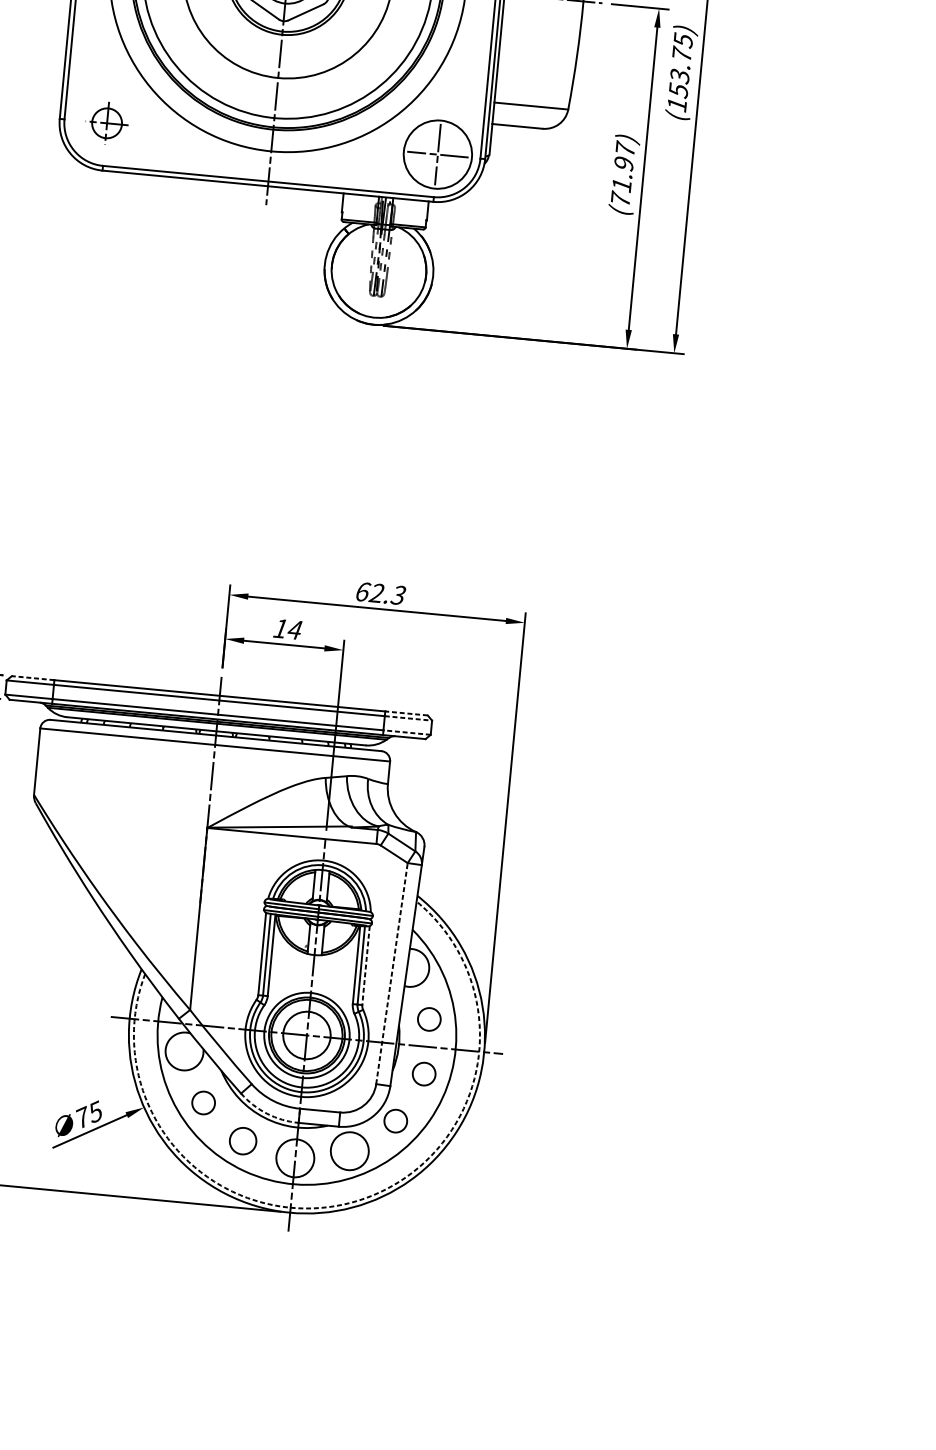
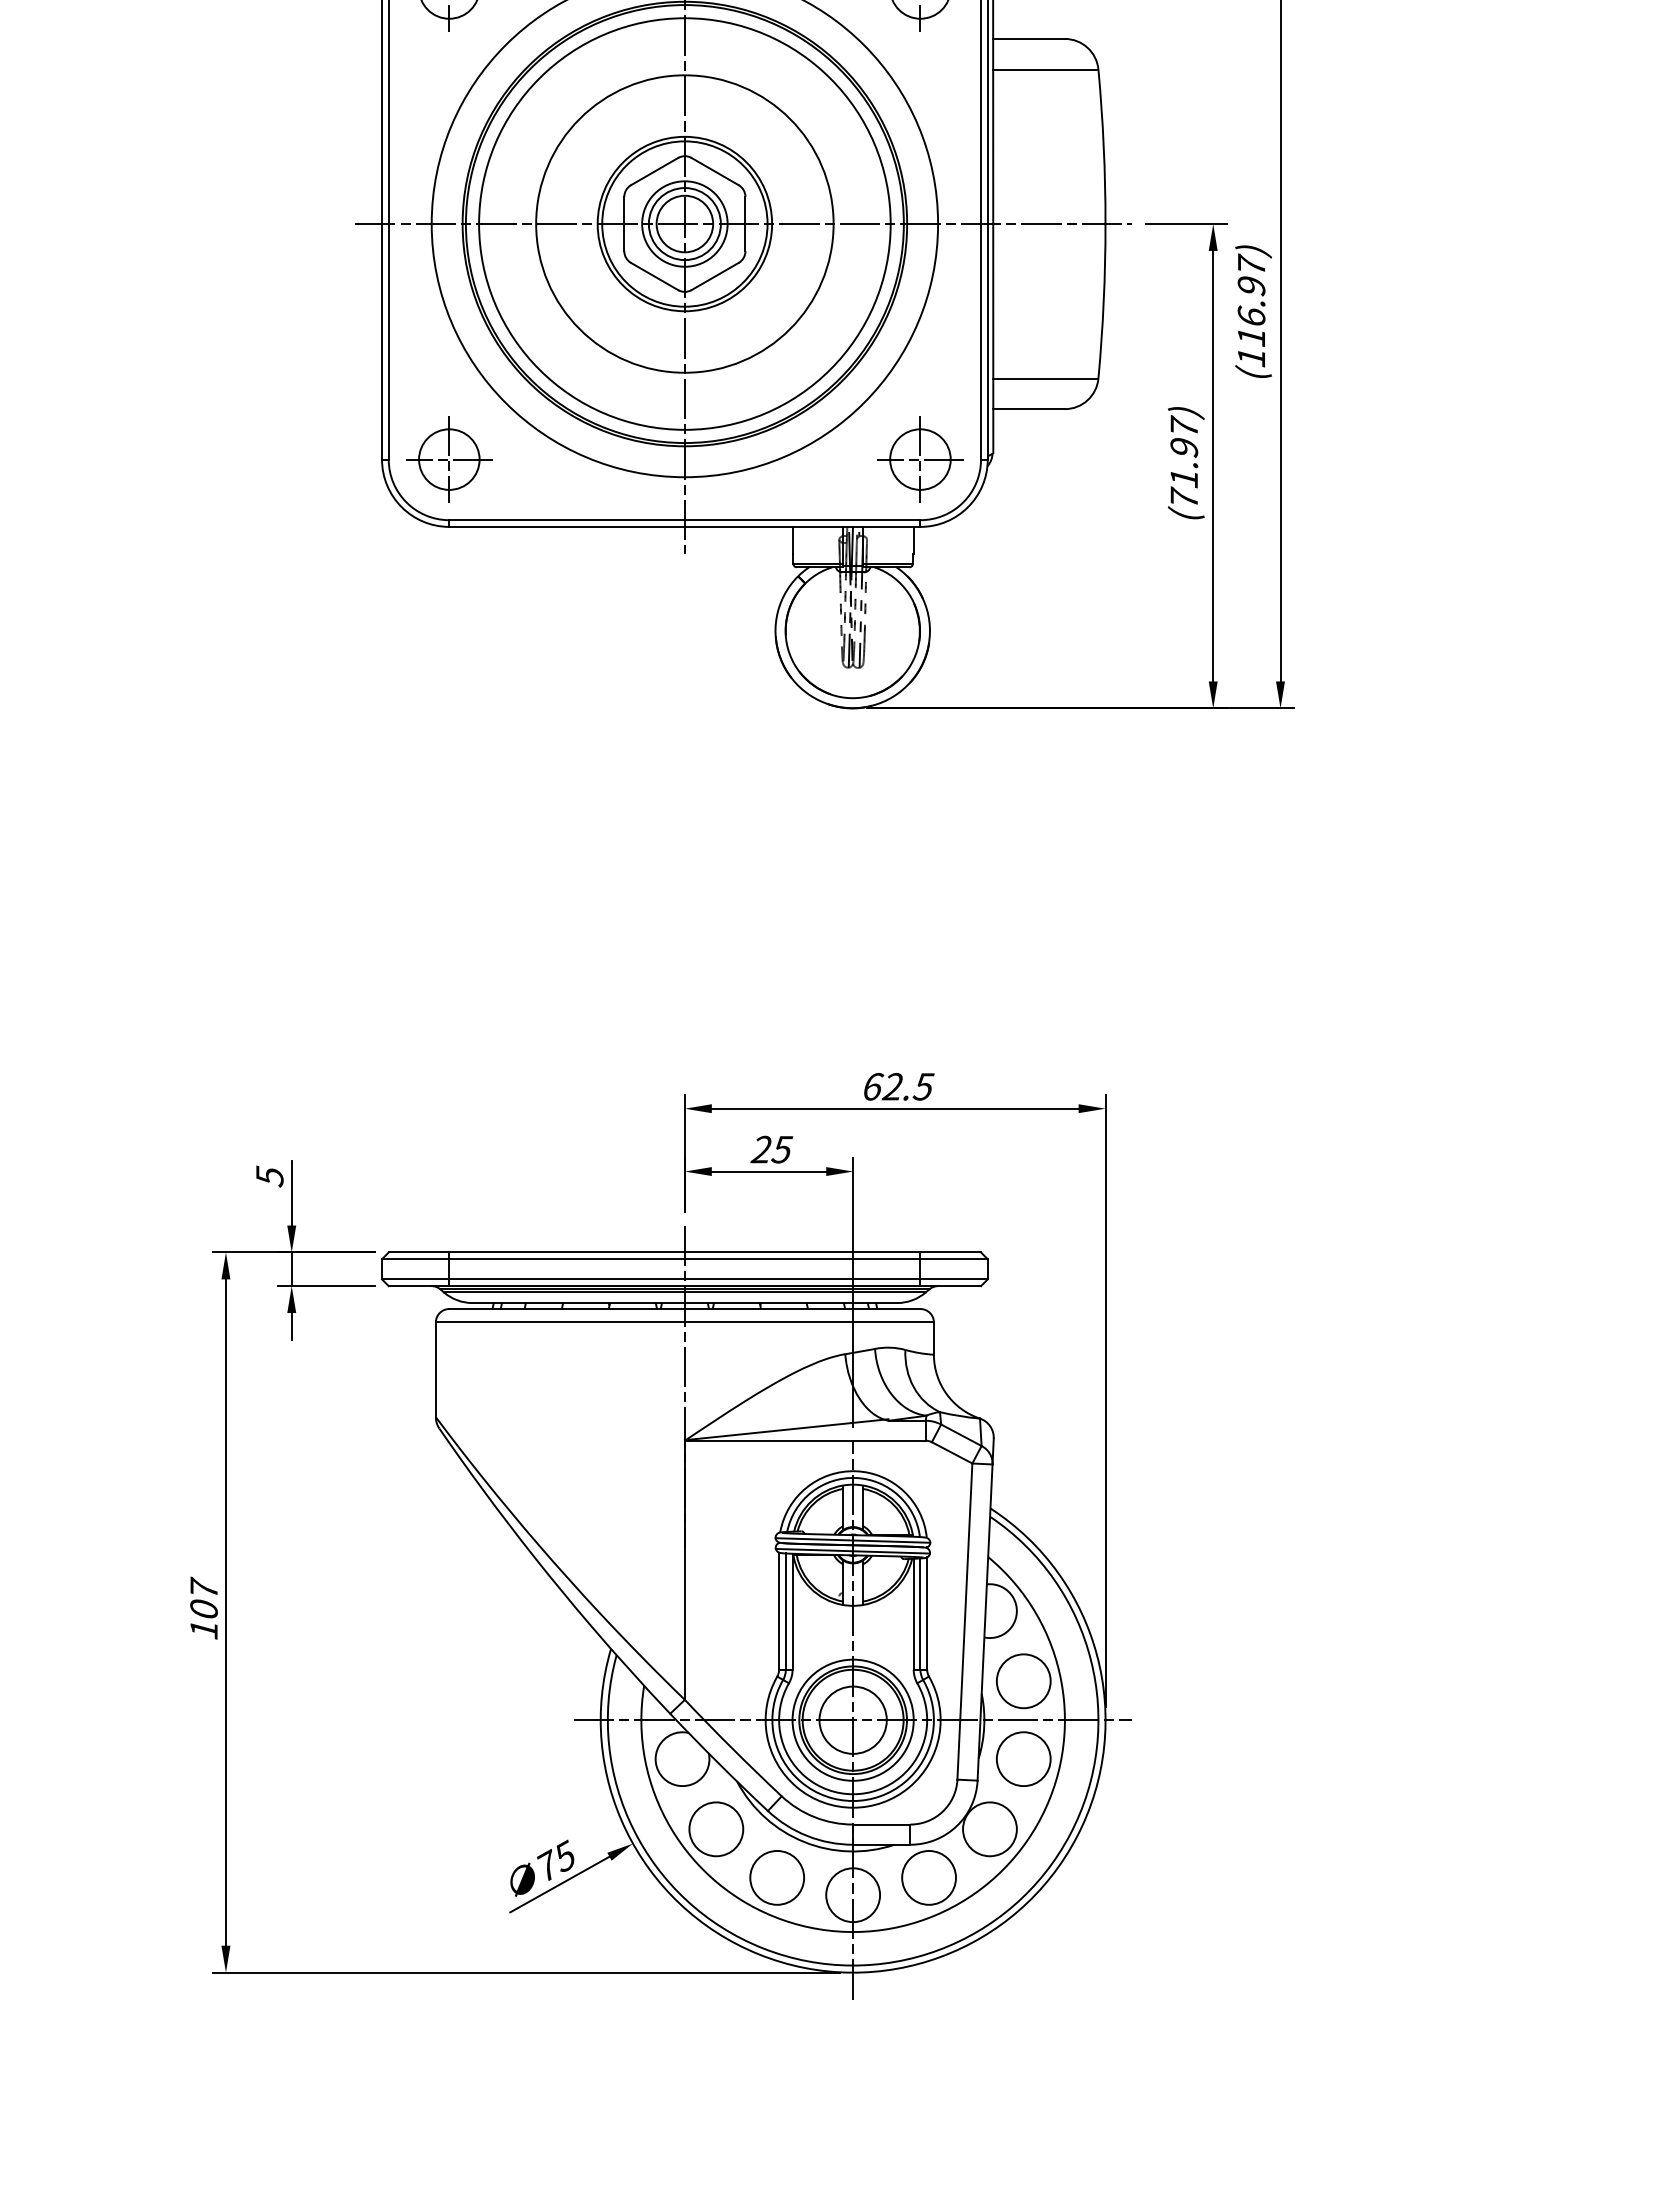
text: (680, 64) -> (1251, 300), (153.75) -> (116.97)
part: (107, 123) -> (449, 459), size x1.43
circle: (437, 154) -> (920, 459), size x0.62
text: (398, 595) -> (923, 1086), 62.3 -> 62.5
text: (287, 629) -> (771, 1149), 14 -> 25
line: (32, 678) -> (418, 1252), dashed -> solid
line: (406, 713) -> (950, 1252), dashed -> solid
line: (408, 718) -> (954, 1259), dashed -> solid
line: (407, 732) -> (954, 1279), dashed -> solid
line: (366, 966) -> (927, 1614), dashed -> solid
line: (391, 973) -> (964, 1621), dashed -> solid
circle: (429, 1019) -> (1023, 1681), size x1.67
circle: (423, 1074) -> (1023, 1759), size x1.67
circle: (203, 1103) -> (716, 1829), size x1.67
arc: (267, 1114) -> (807, 1836), dashed -> solid
circle: (395, 1121) -> (989, 1829), size x1.67
circle: (242, 1140) -> (776, 1877), size x1.43
arc: (351, 1202) -> (938, 1950), dashed -> solid

